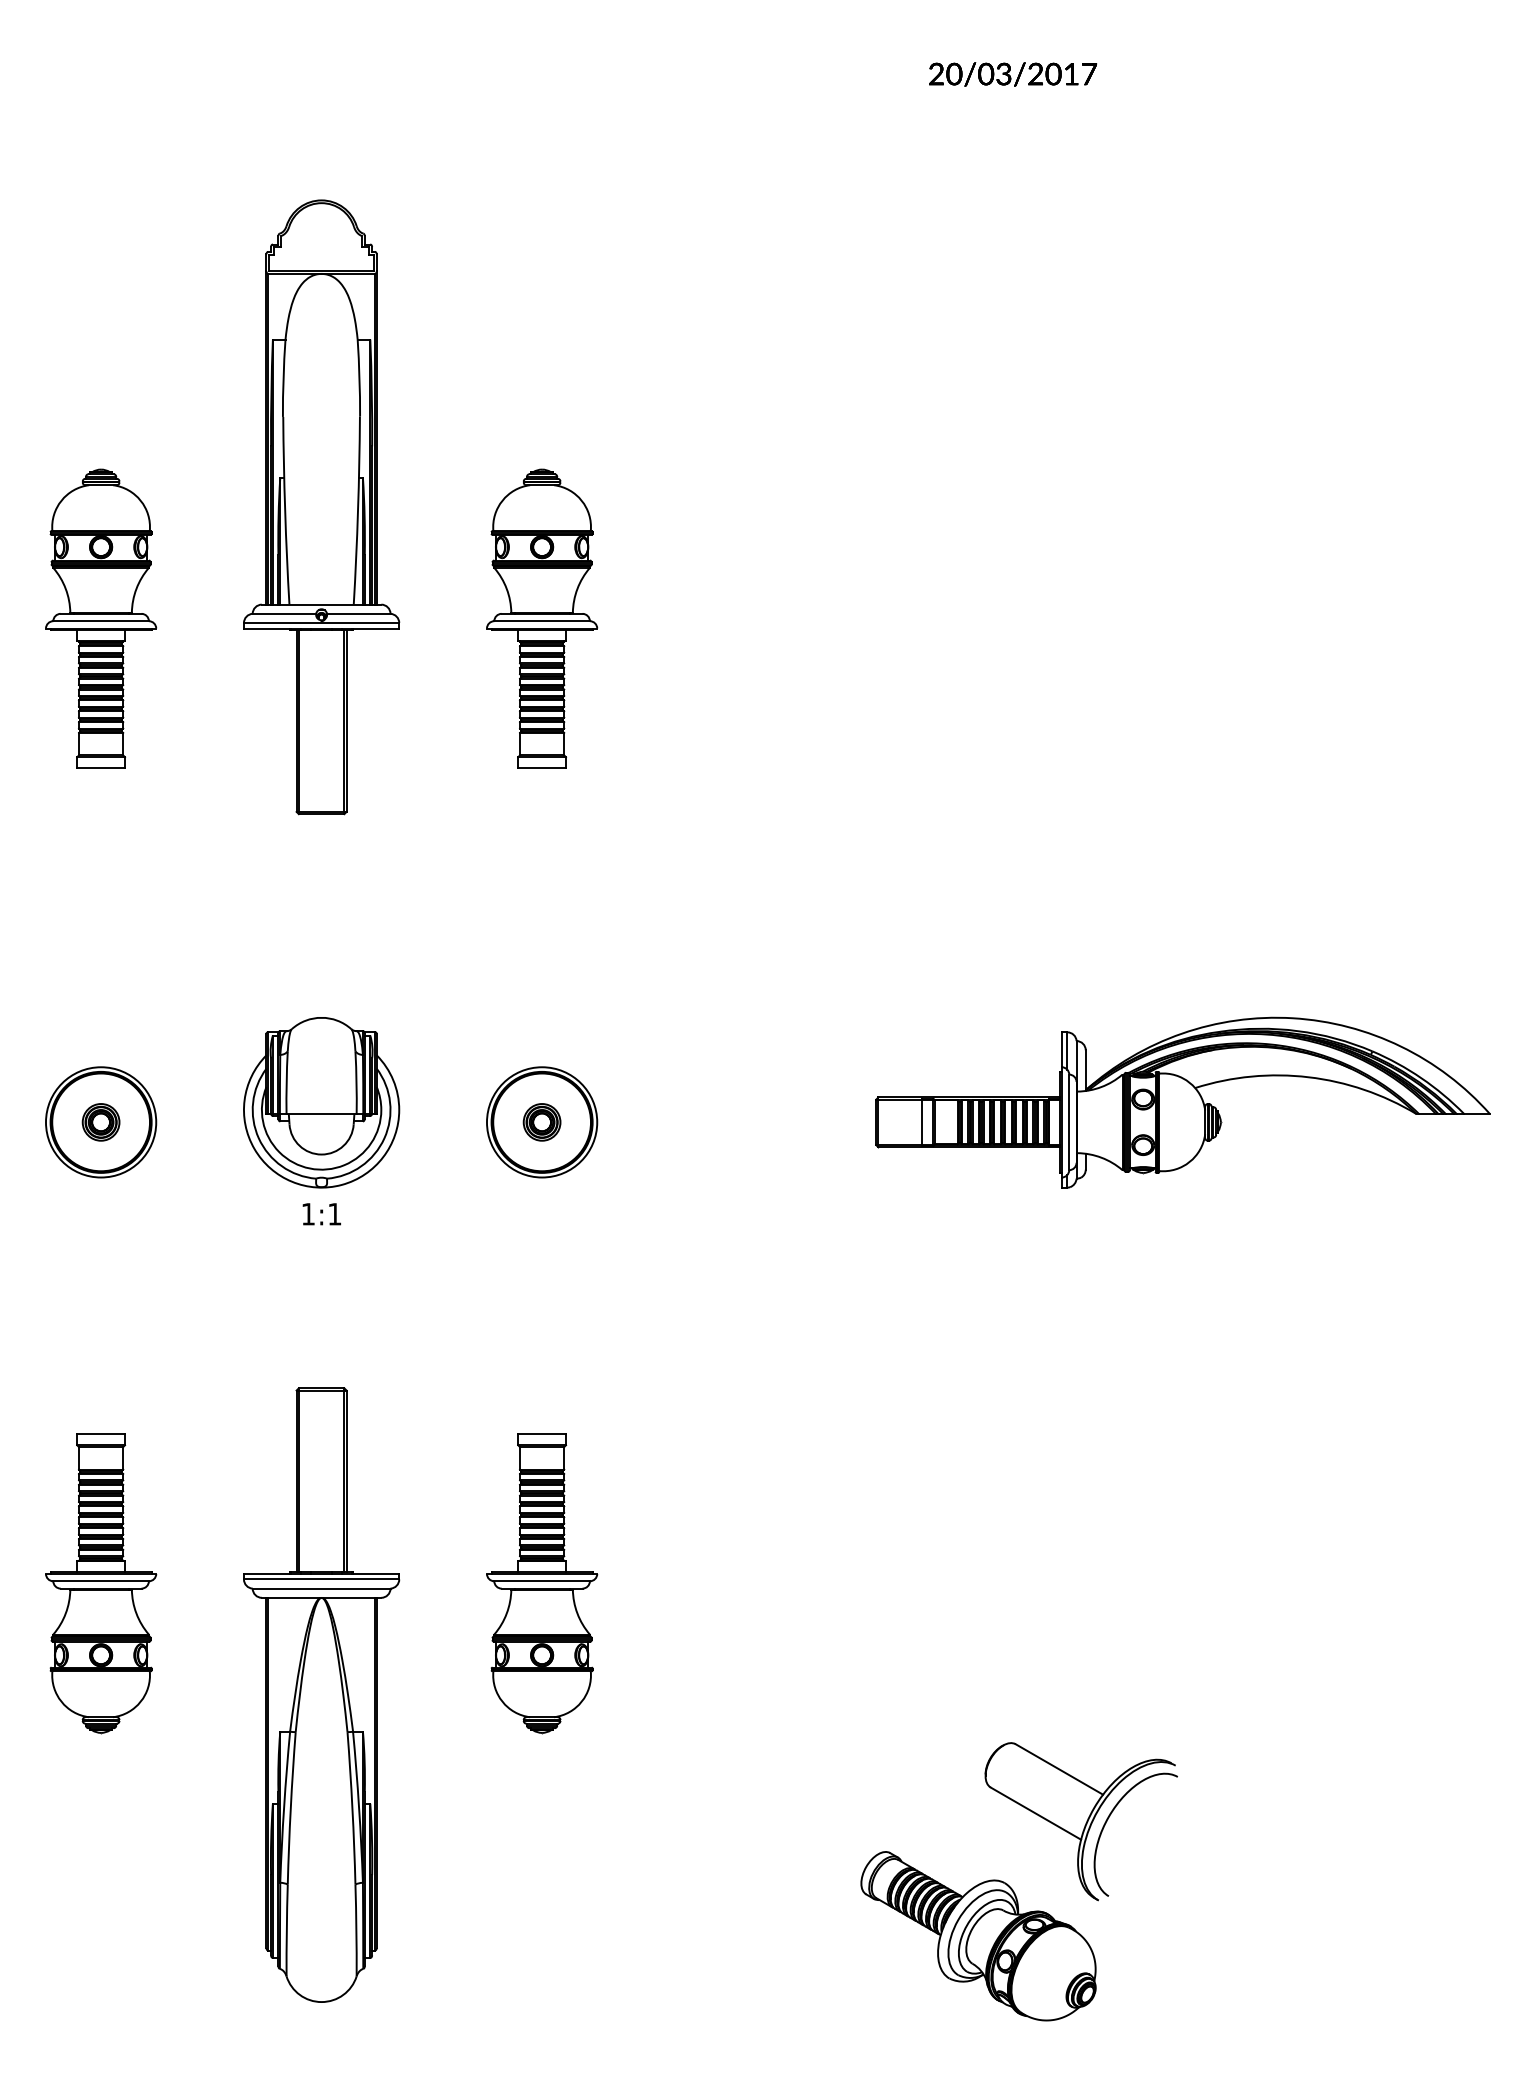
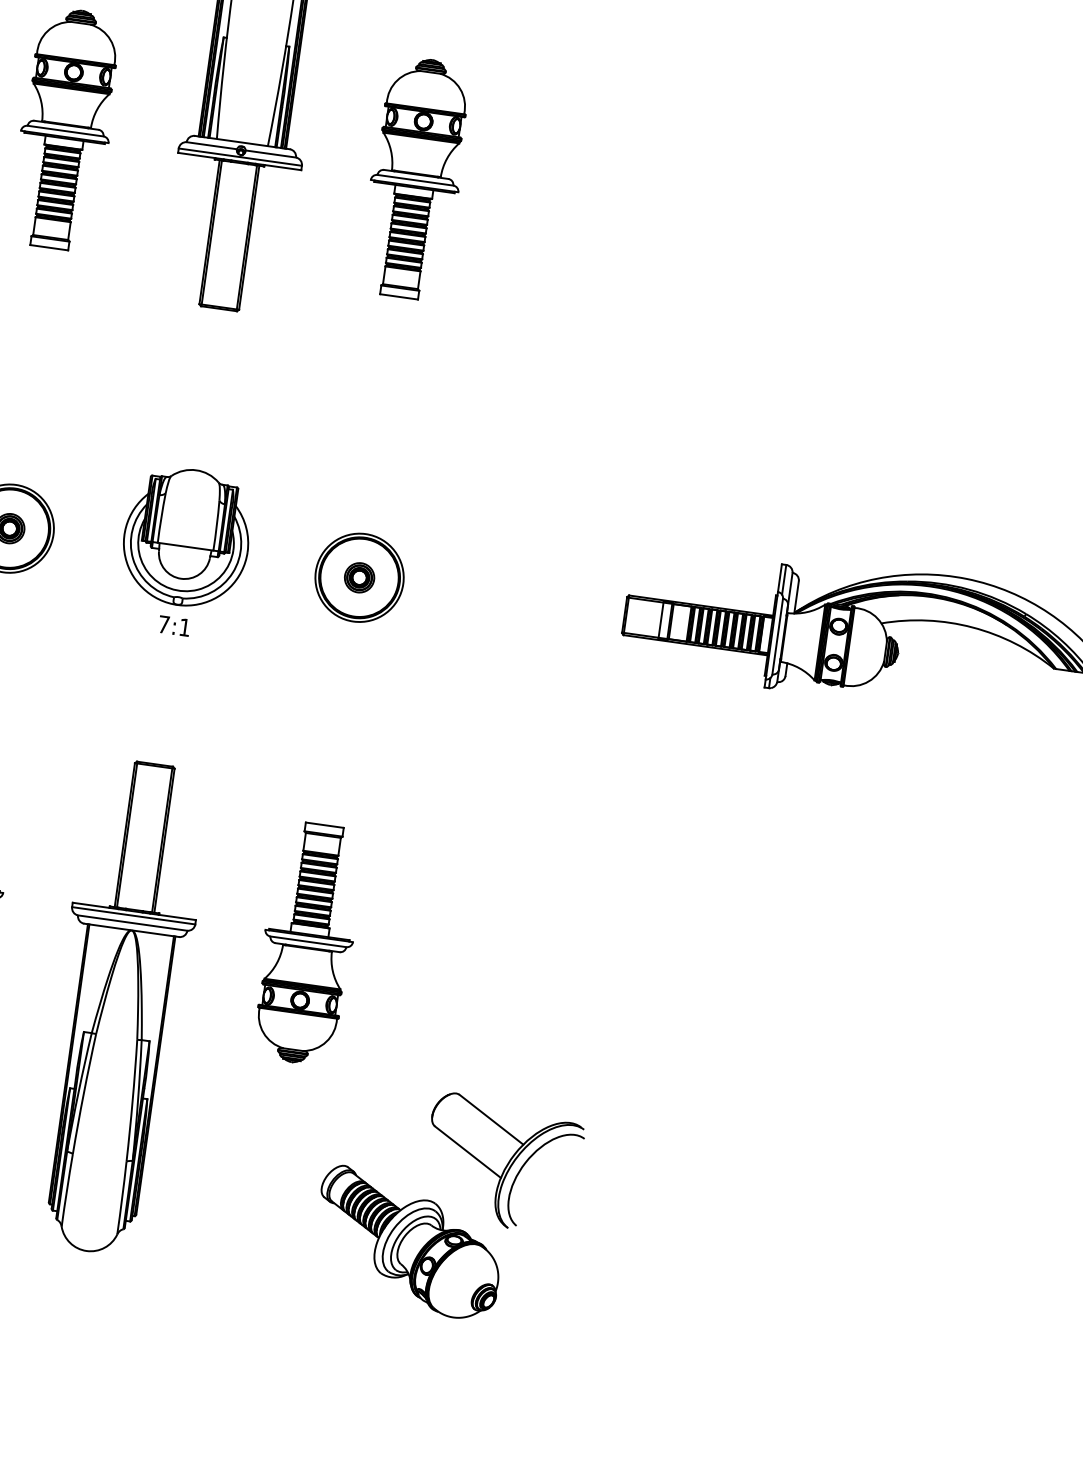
text: (308, 1214) -> (164, 624), 1:1 -> 7:1
part: (1011, 1887) -> (440, 1208), moved

